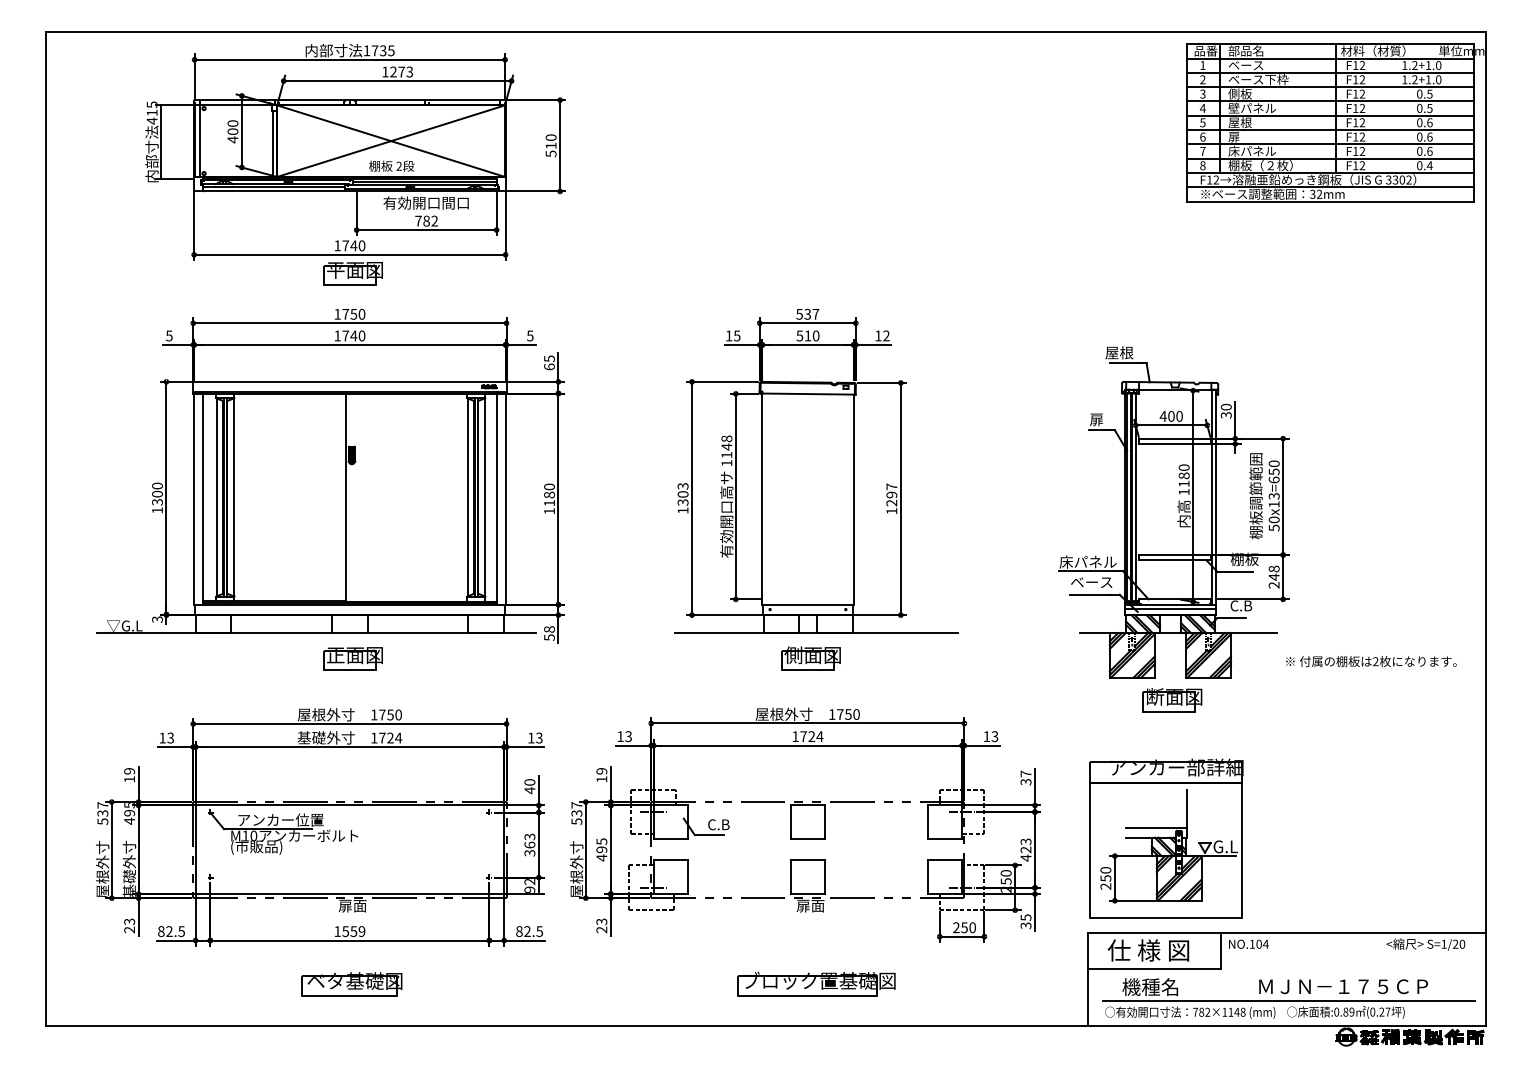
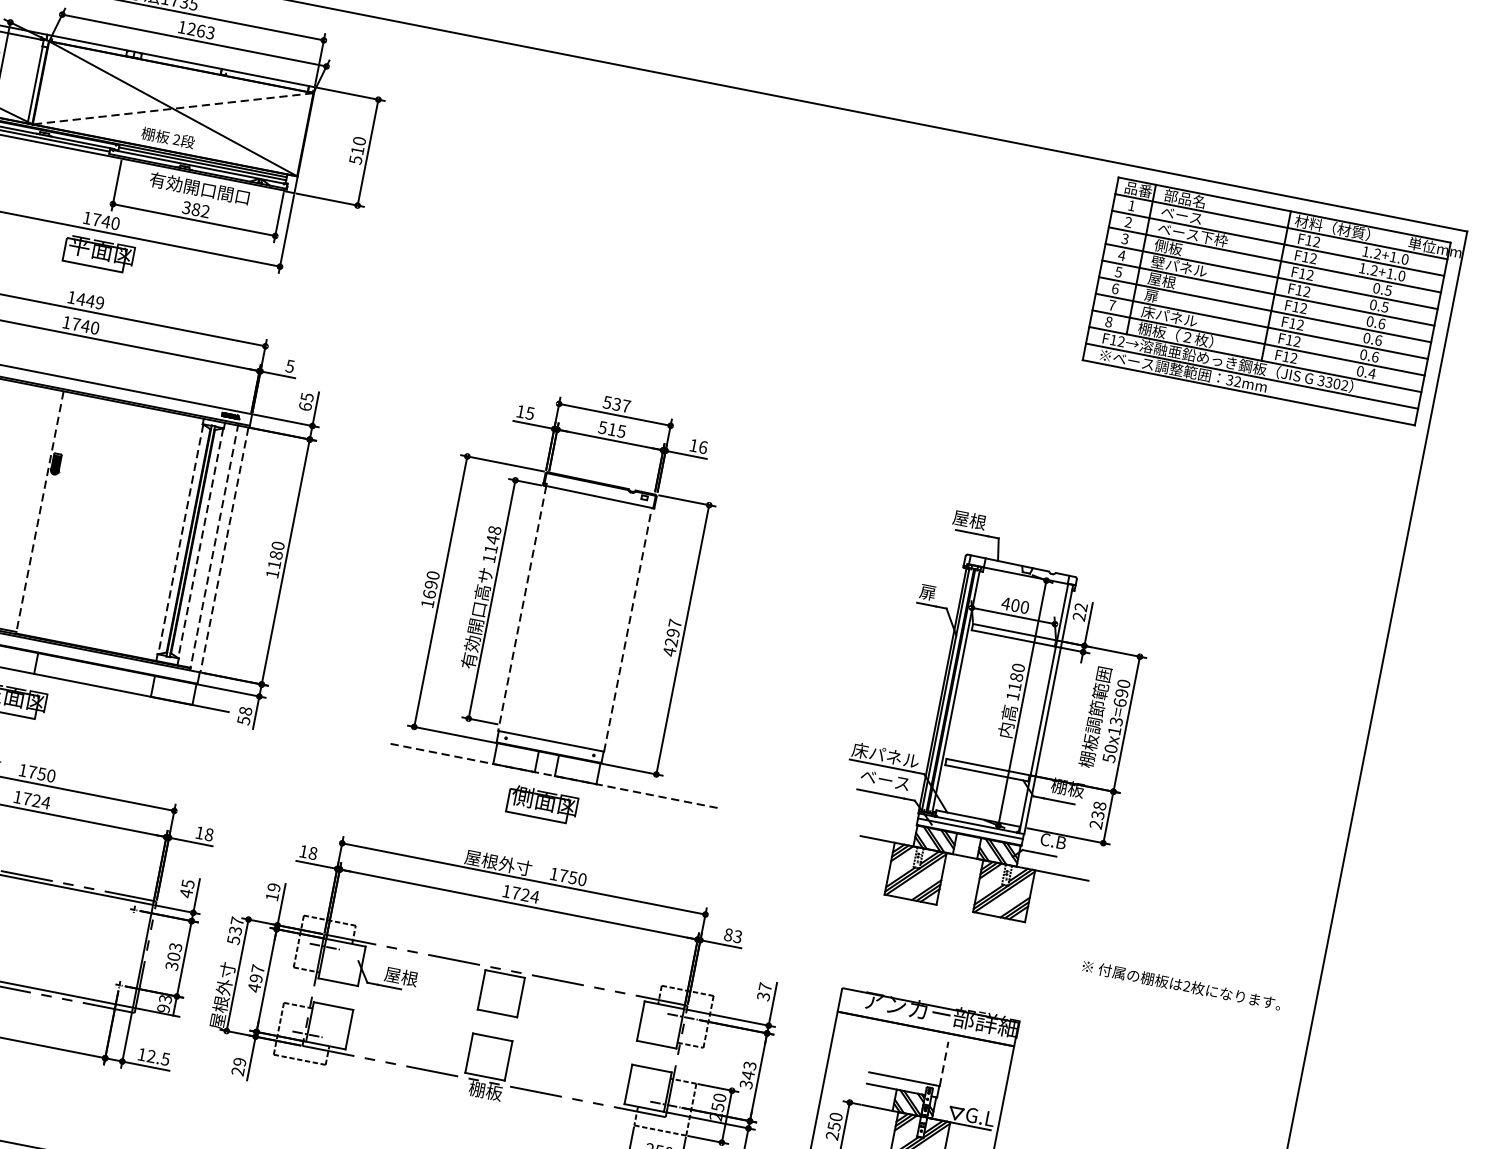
text: (401, 71) -> (201, 30), 1273 -> 1263
line: (390, 141) -> (172, 109), solid -> dashed
text: (418, 220) -> (186, 207), 782 -> 382
text: (353, 314) -> (90, 301), 1750 -> 1449
text: (815, 335) -> (621, 430), 510 -> 515
text: (886, 335) -> (703, 446), 12 -> 16
text: (1226, 410) -> (1080, 611), 30 -> 22
text: (1273, 471) -> (1121, 692), 50x13=650 -> 50x13=690
text: (682, 494) -> (430, 584), 1303 -> 1690
line: (467, 497) -> (180, 539), solid -> dashed
line: (484, 497) -> (200, 543), solid -> dashed
line: (346, 498) -> (40, 513), solid -> dashed
line: (496, 498) -> (214, 547), solid -> dashed
line: (505, 499) -> (224, 550), solid -> dashed
line: (762, 499) -> (522, 608), solid -> dashed
line: (853, 499) -> (627, 629), solid -> dashed
text: (891, 510) -> (669, 650), 1297 -> 4297
text: (1273, 576) -> (1097, 814), 248 -> 238
line: (816, 633) -> (554, 776), solid -> dashed
text: (1371, 661) -> (1181, 985), moved
part: (1172, 700) -> (952, 935), removed
text: (628, 736) -> (312, 853), 13 -> 18
text: (986, 736) -> (728, 934), 13 -> 83
text: (539, 737) -> (209, 834), 13 -> 18
text: (529, 782) -> (187, 884), 40 -> 45
line: (1186, 808) -> (943, 1063), solid -> dashed
text: (721, 824) -> (400, 976), C.B -> 屋根
text: (601, 841) -> (257, 968), 495 -> 497
text: (529, 844) -> (173, 955), 363 -> 303
text: (1025, 853) -> (746, 1079), 423 -> 343
text: (530, 882) -> (166, 1000), 92 -> 93
text: (810, 905) -> (485, 1090), 扉面 -> 棚板
text: (601, 921) -> (239, 1061), 23 -> 29
text: (519, 931) -> (142, 1054), 82.5 -> 12.5

